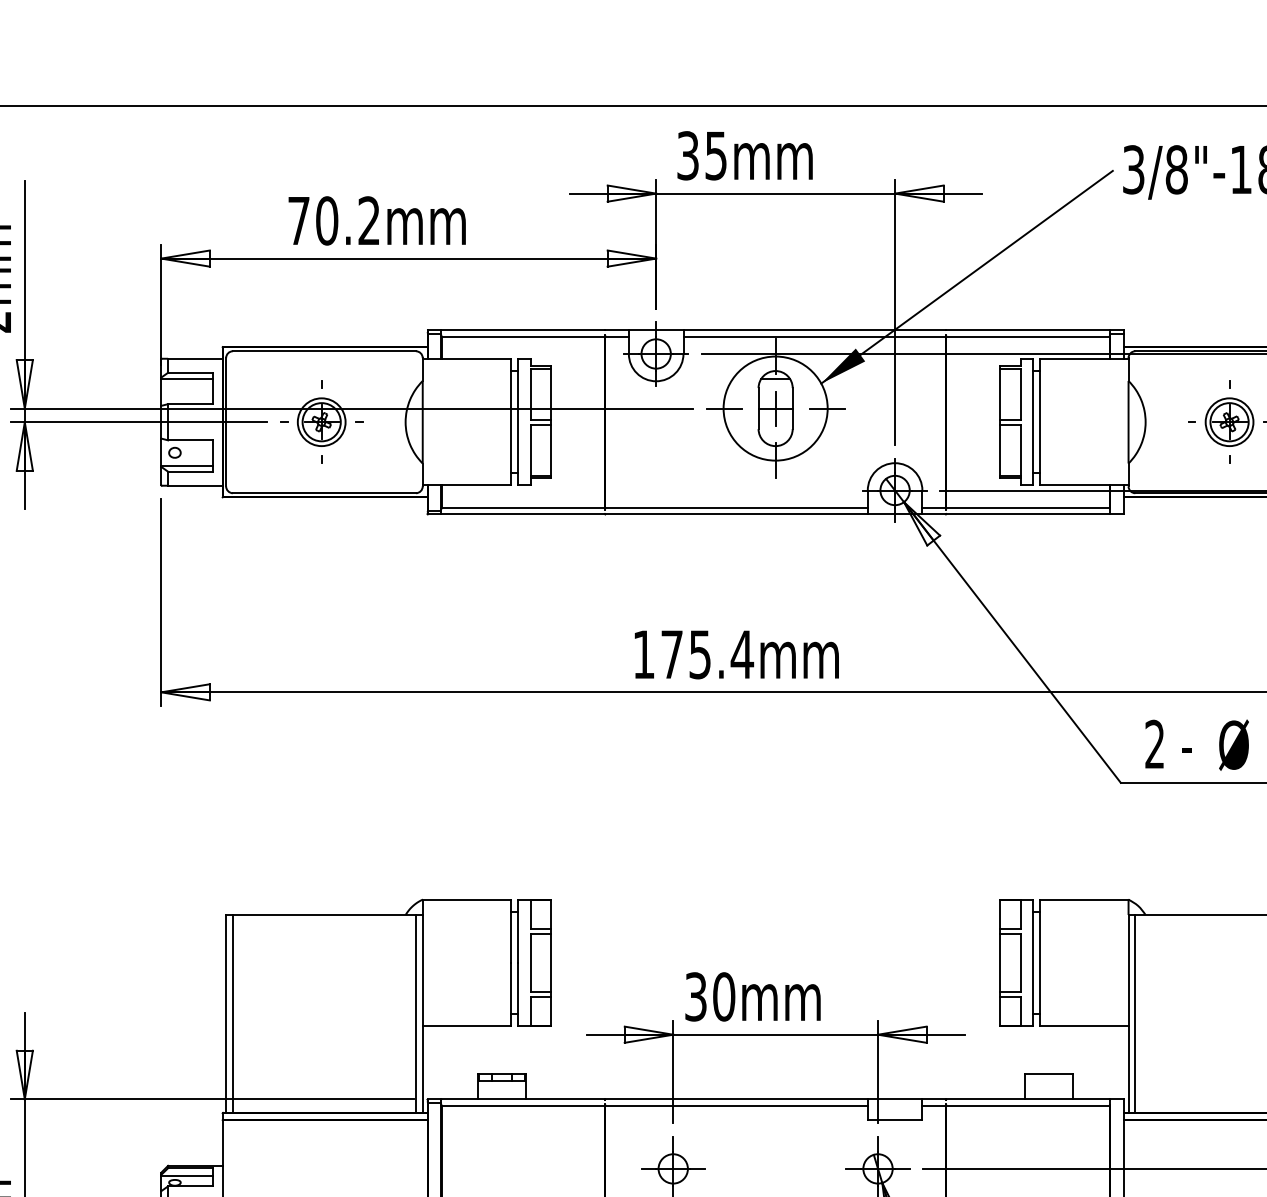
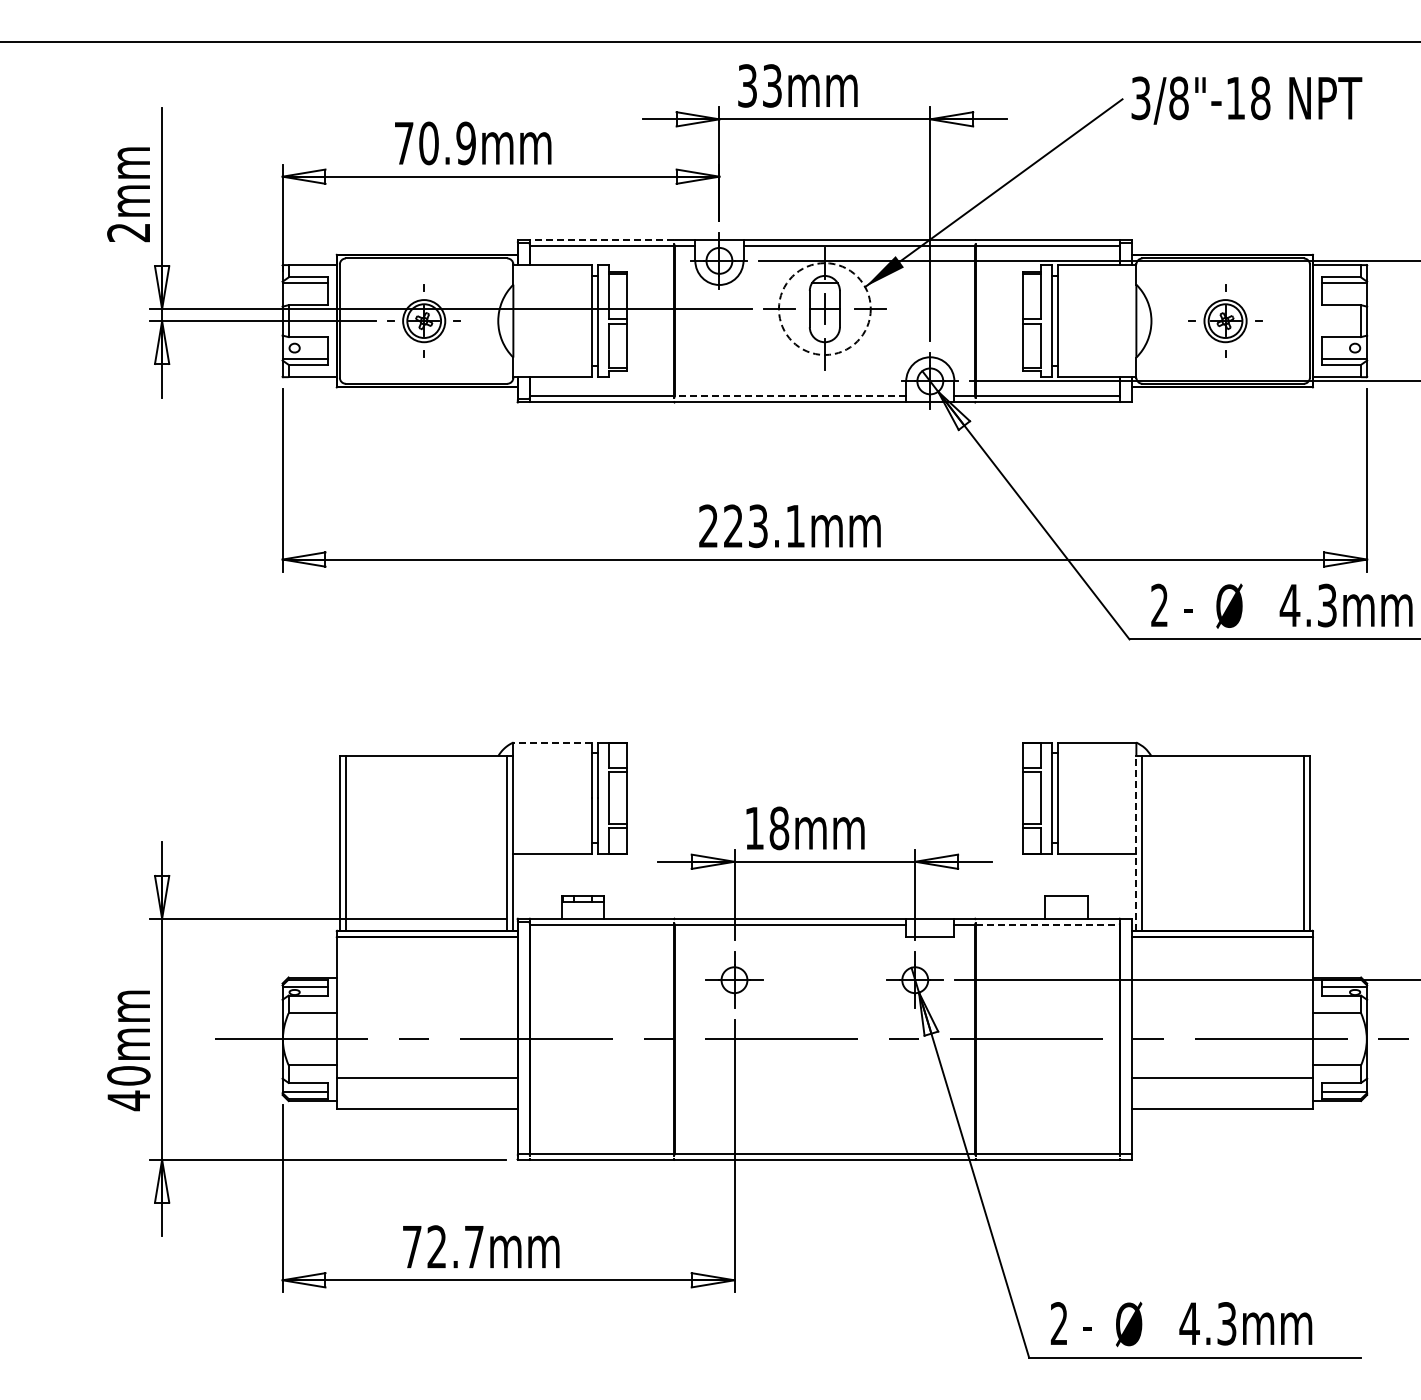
text: (716, 155) -> (772, 85), 35mm -> 33mm
text: (368, 220) -> (465, 143), 70.2mm -> 70.9mm
line: (522, 329) -> (601, 239), solid -> dashed
circle: (775, 409) -> (824, 309), solid -> dashed
line: (736, 507) -> (790, 396), solid -> dashed
text: (693, 653) -> (752, 525), 175.4mm -> 223.1mm
line: (467, 899) -> (552, 742), solid -> dashed
text: (710, 997) -> (767, 828), 30mm -> 18mm
line: (1128, 1012) -> (1136, 842), solid -> dashed
line: (1028, 1105) -> (1048, 924), solid -> dashed

